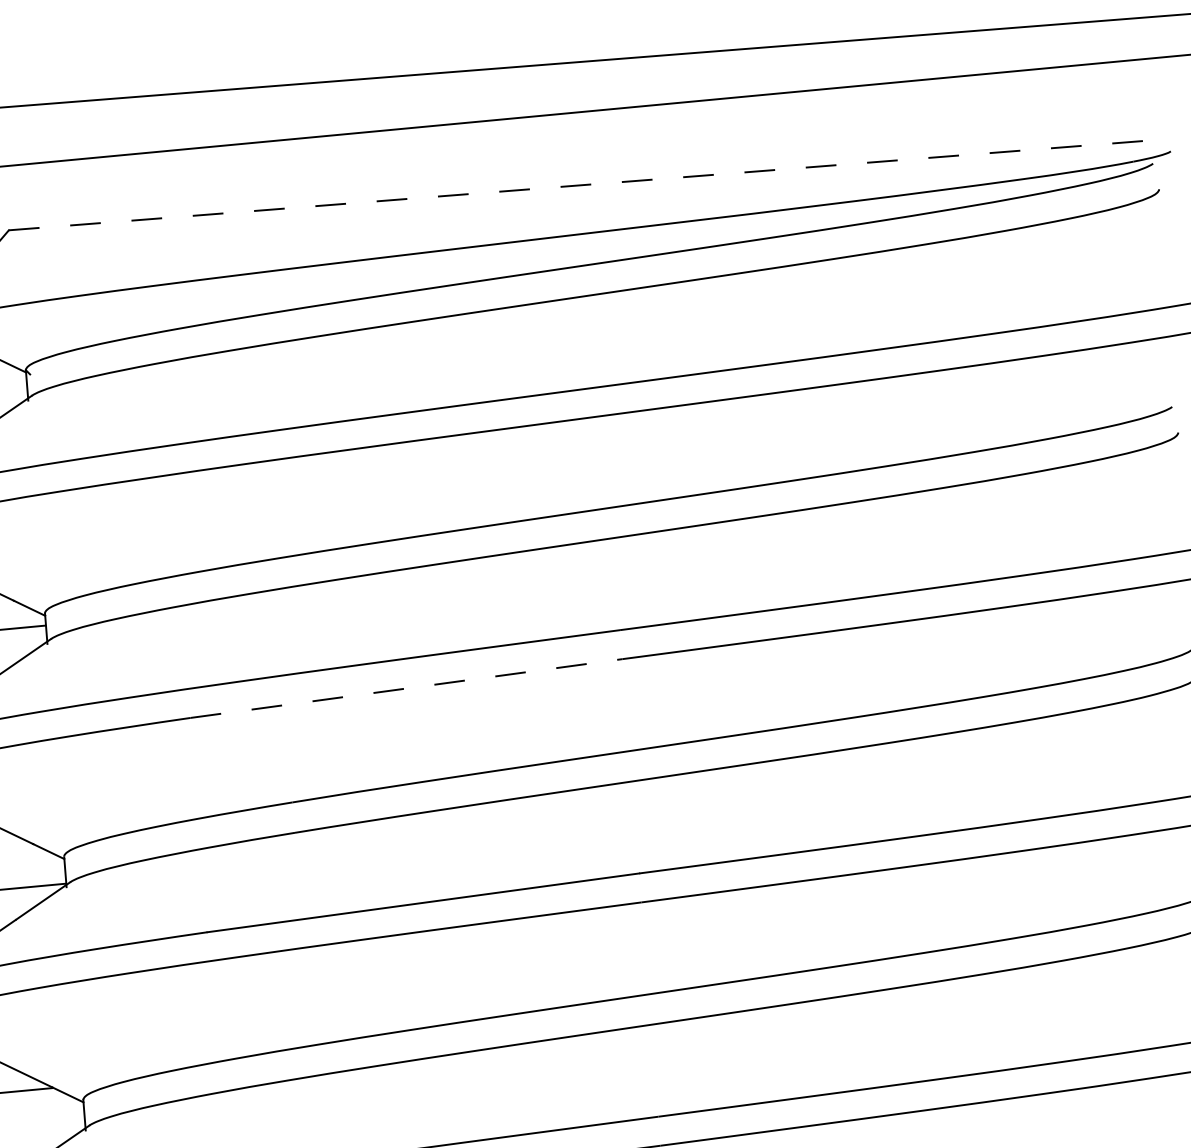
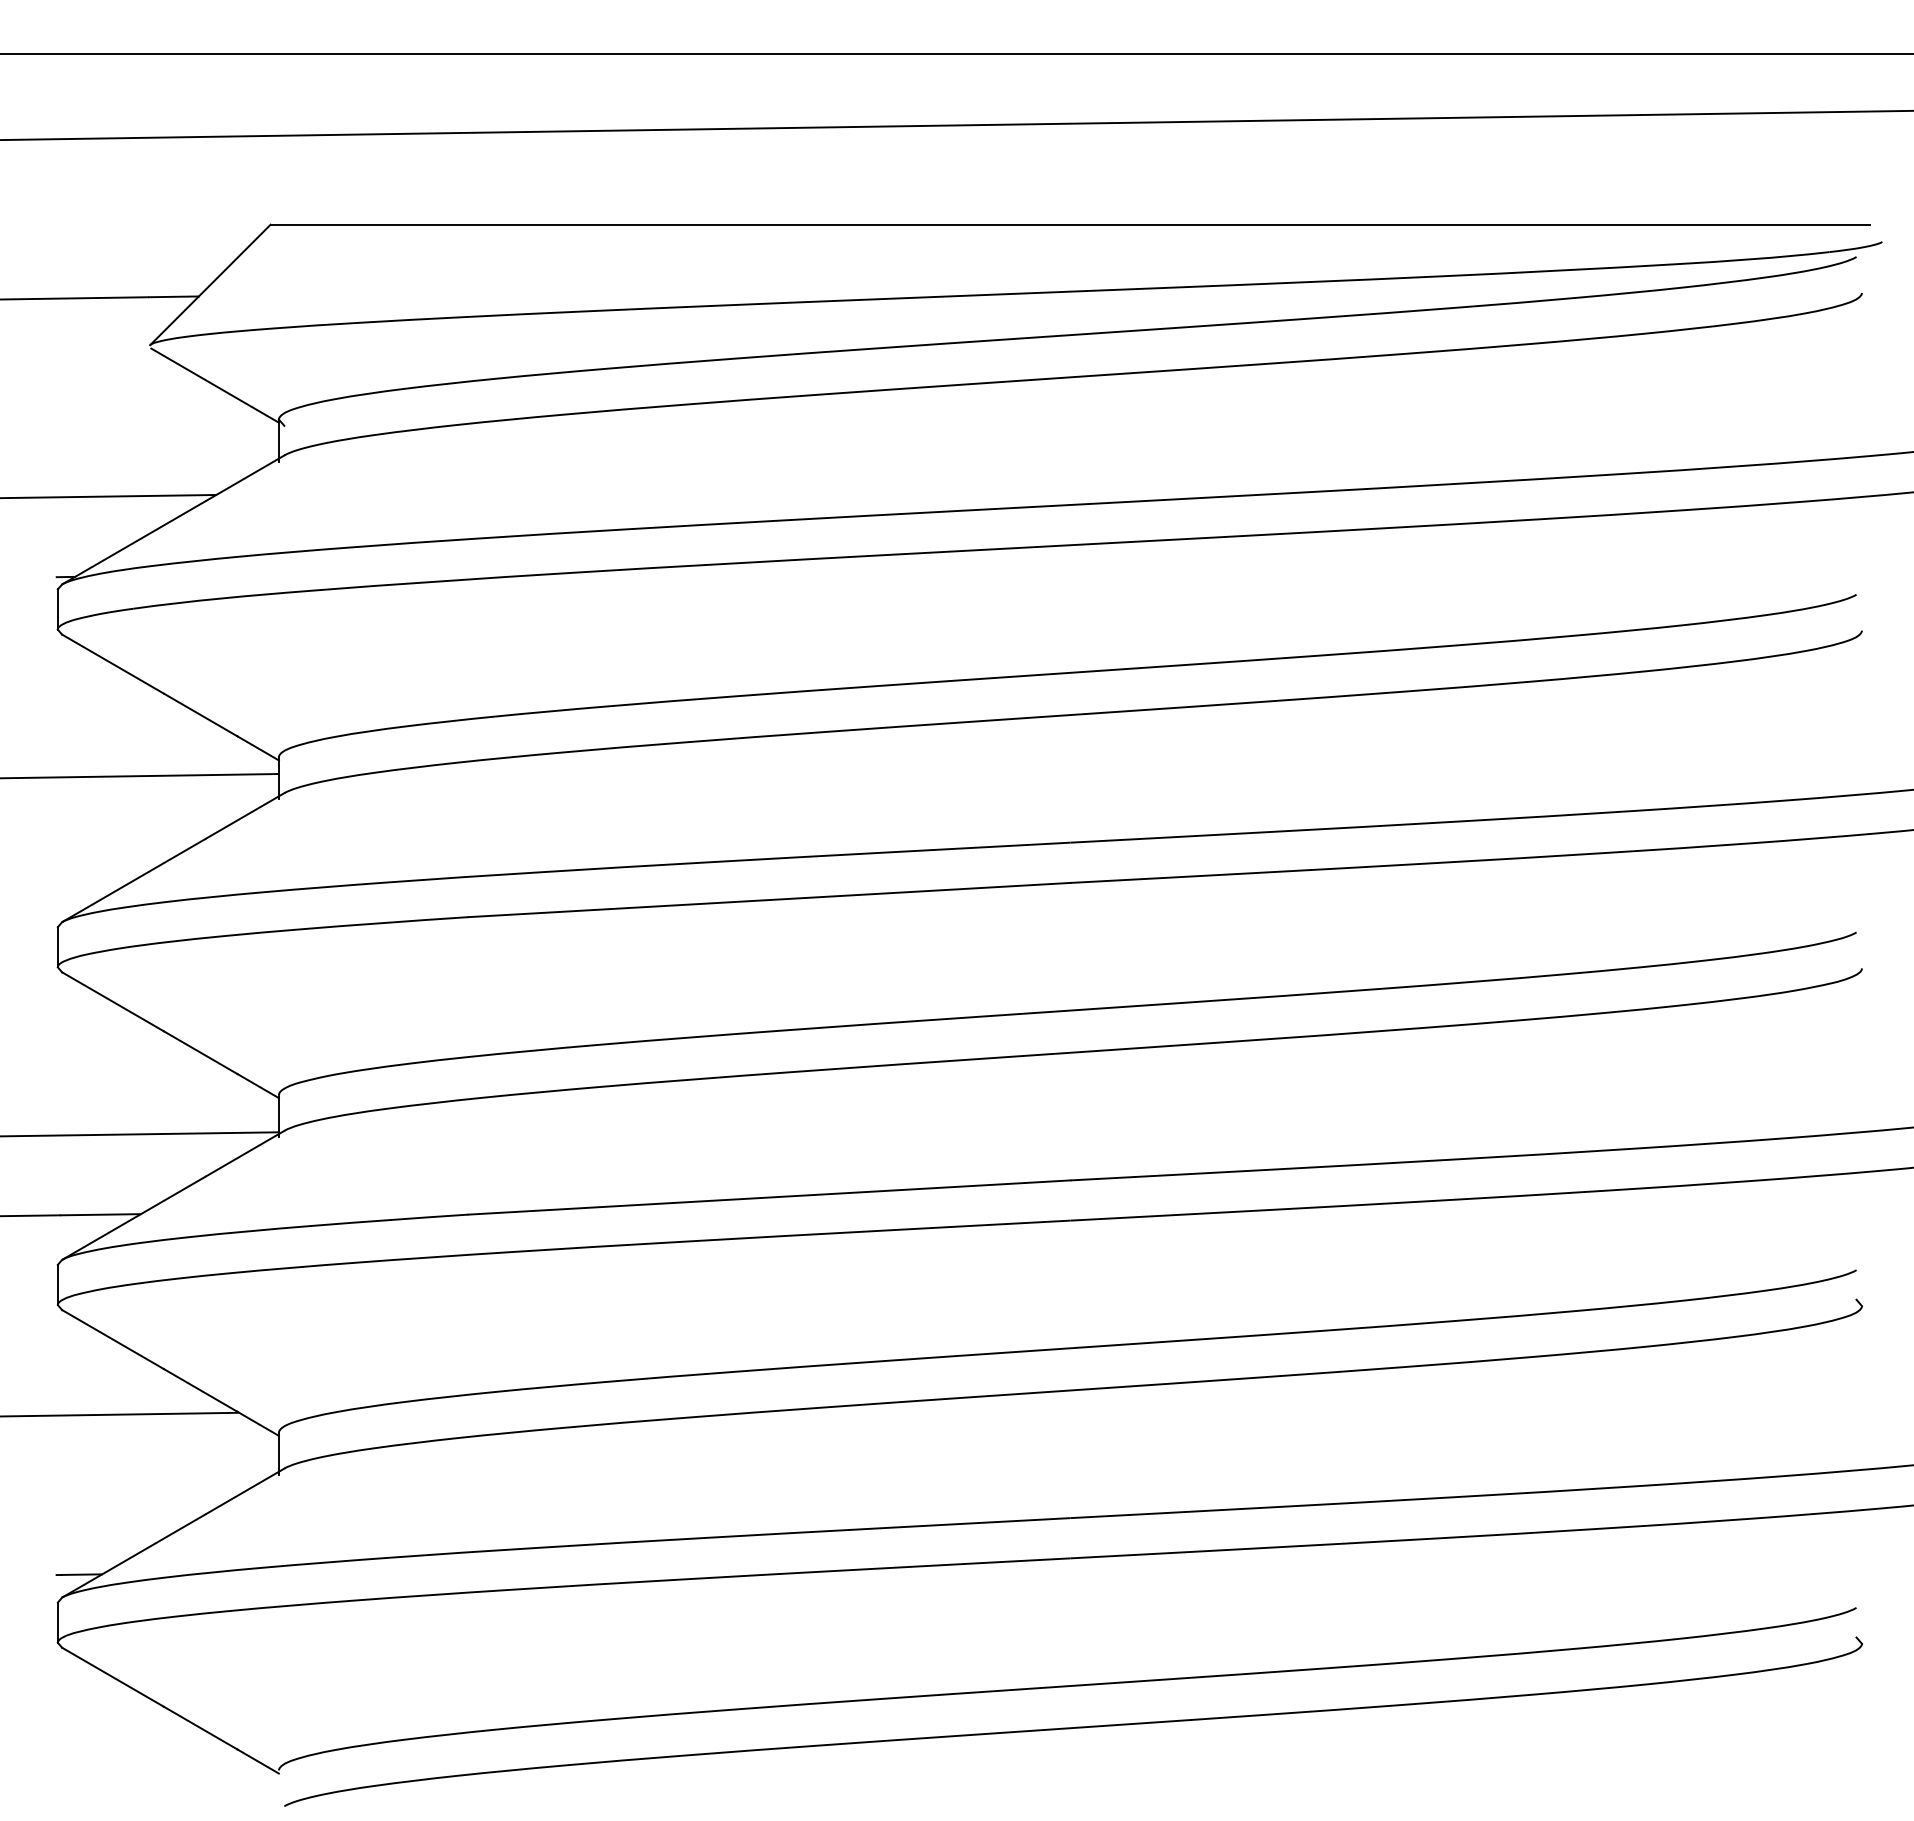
line: (585, 184) -> (1070, 224), dashed -> solid
line: (407, 688) -> (770, 900), dashed -> solid

